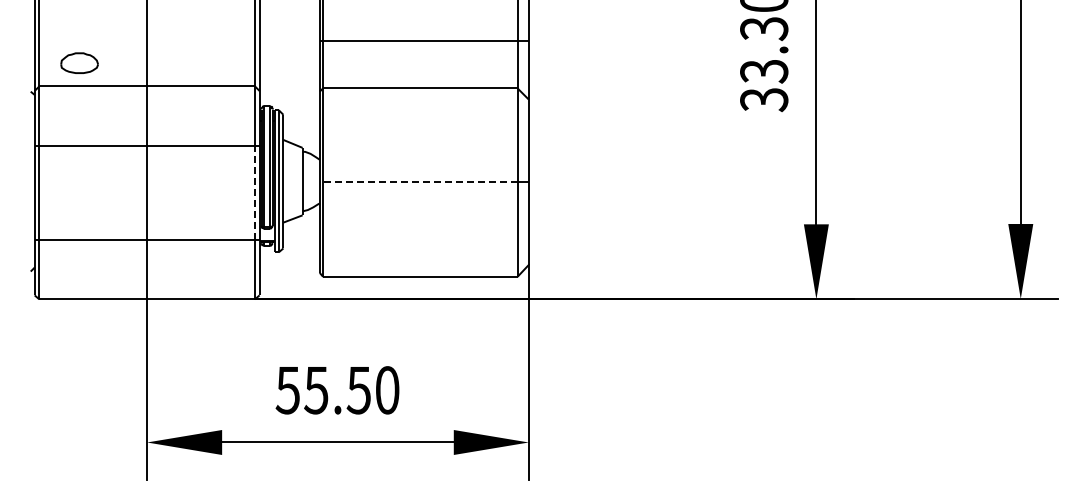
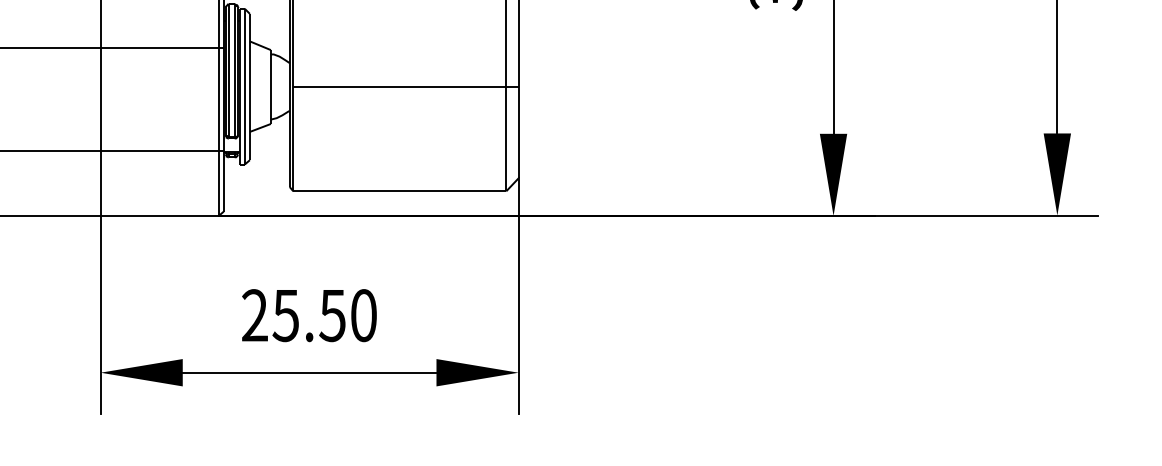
line: (419, 181) -> (398, 86), dashed -> solid
line: (254, 192) -> (218, 98), dashed -> solid
text: (287, 390) -> (254, 315), 55.50 -> 25.50

